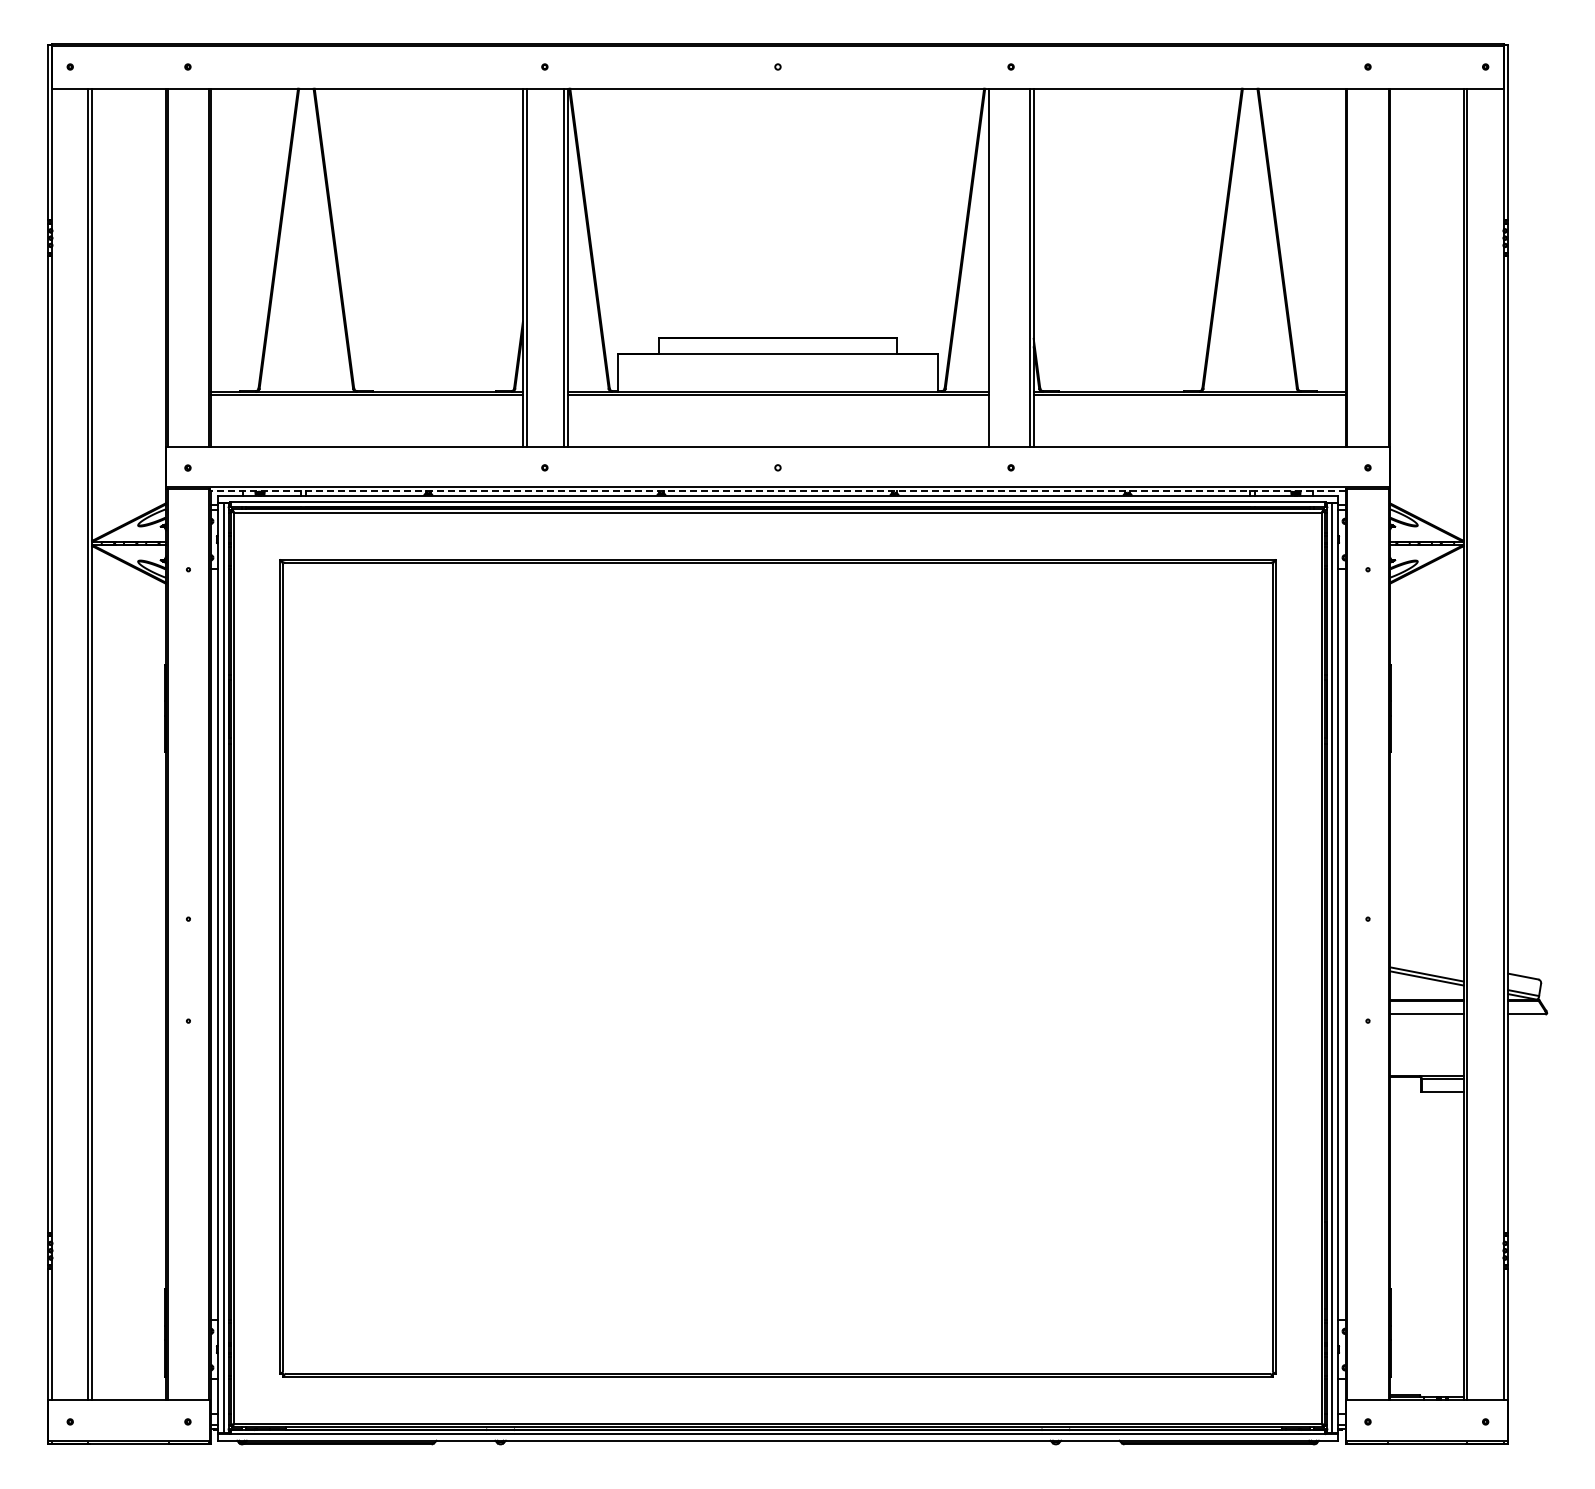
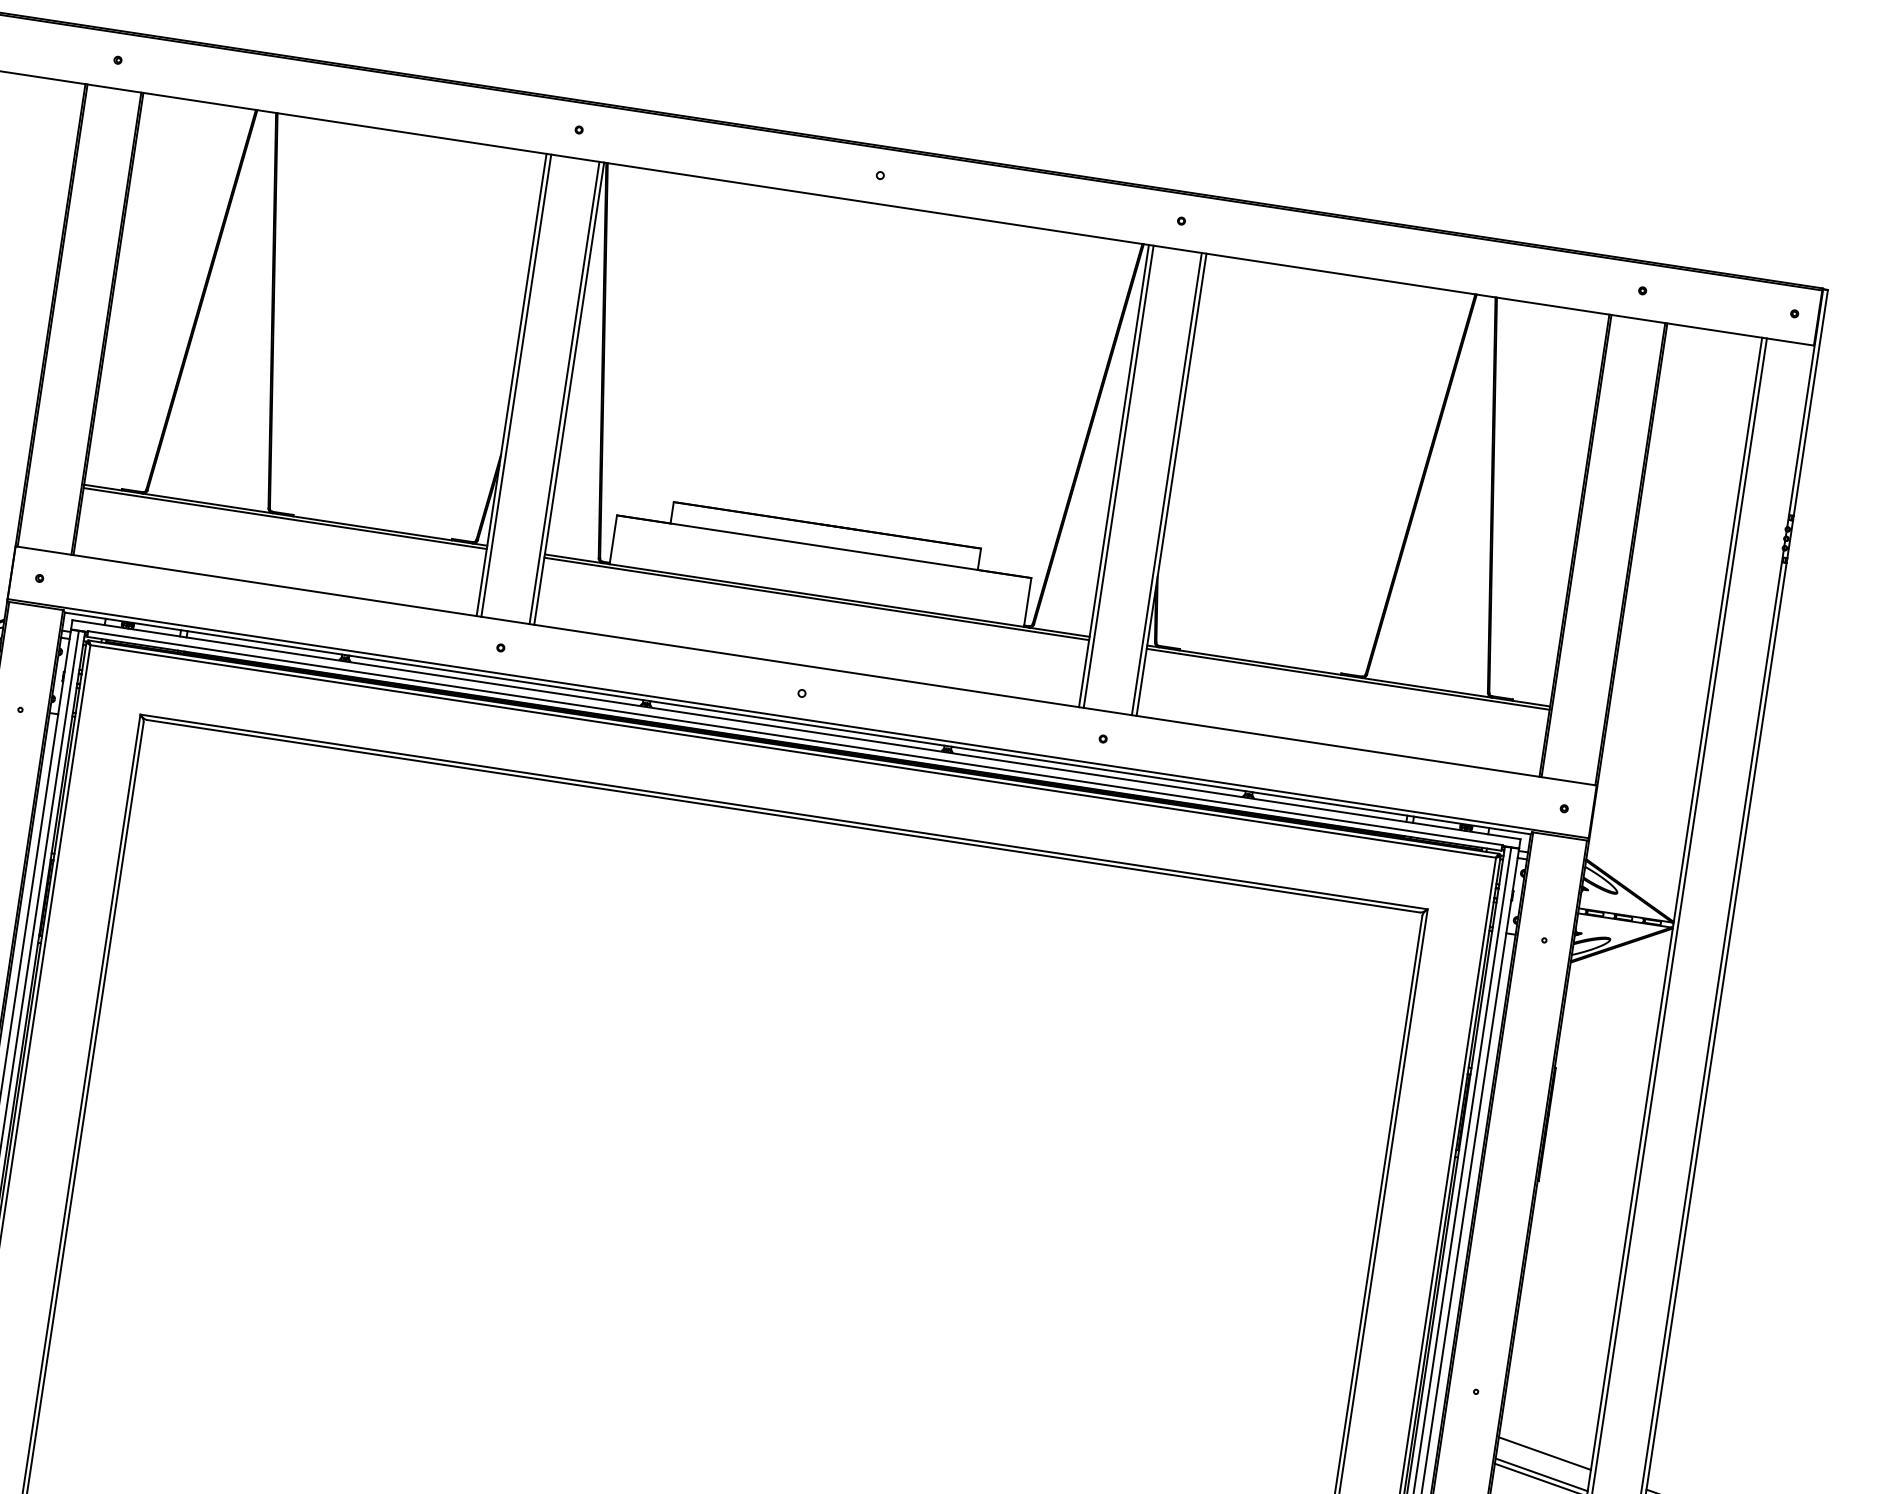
line: (992, 267) -> (1118, 476), added
line: (777, 491) -> (796, 723), dashed -> solid
line: (1426, 957) -> (1544, 1452), added

